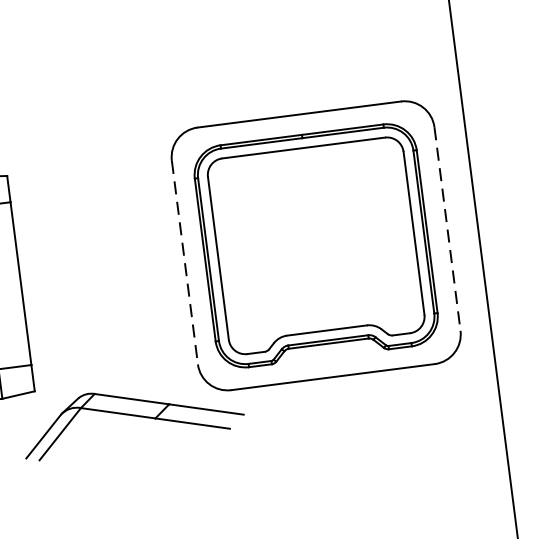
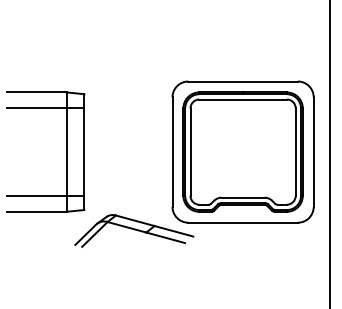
line: (447, 229) -> (313, 152), dashed -> solid
line: (185, 263) -> (172, 152), dashed -> solid

